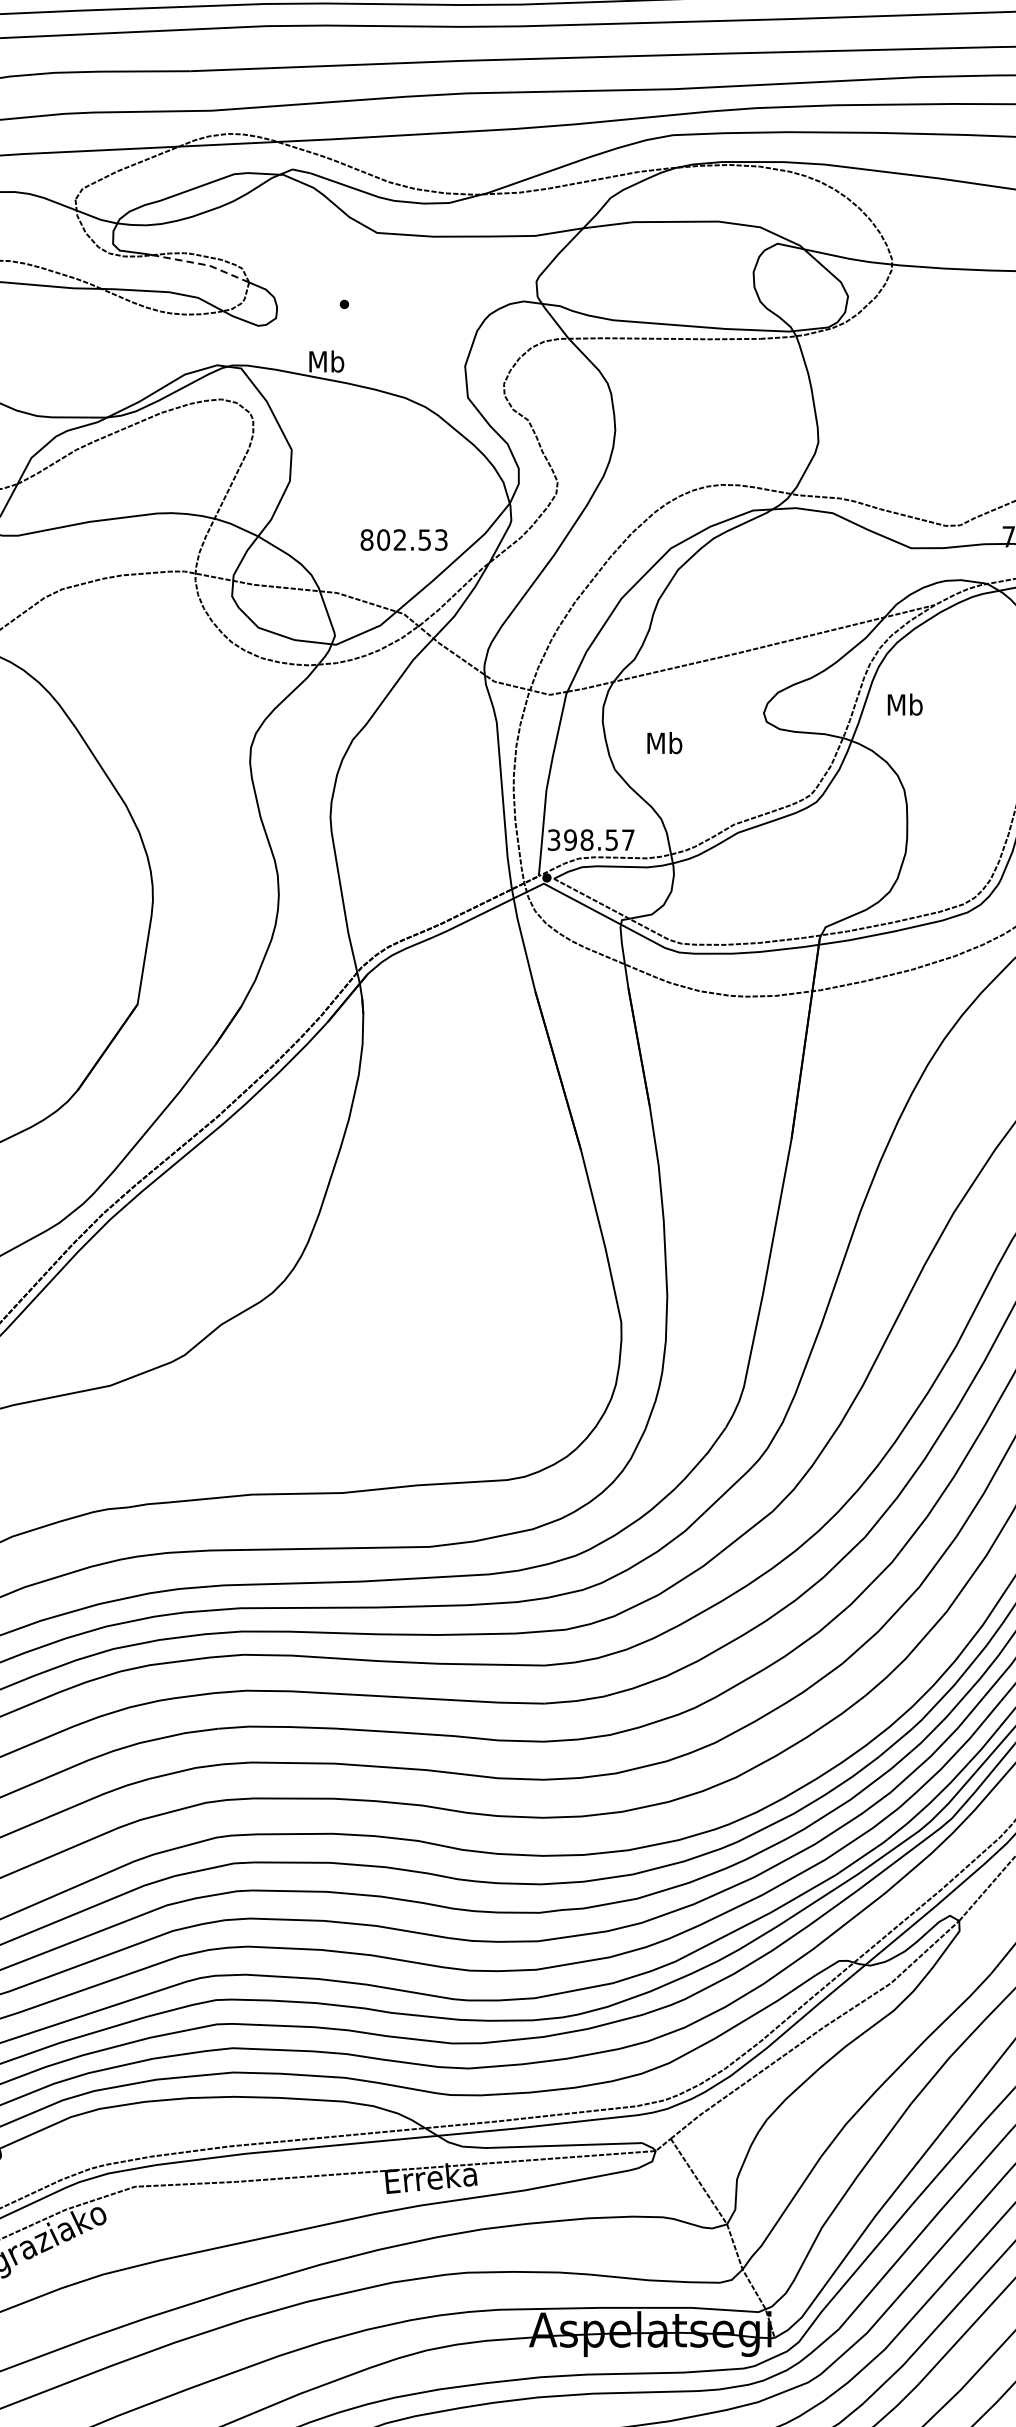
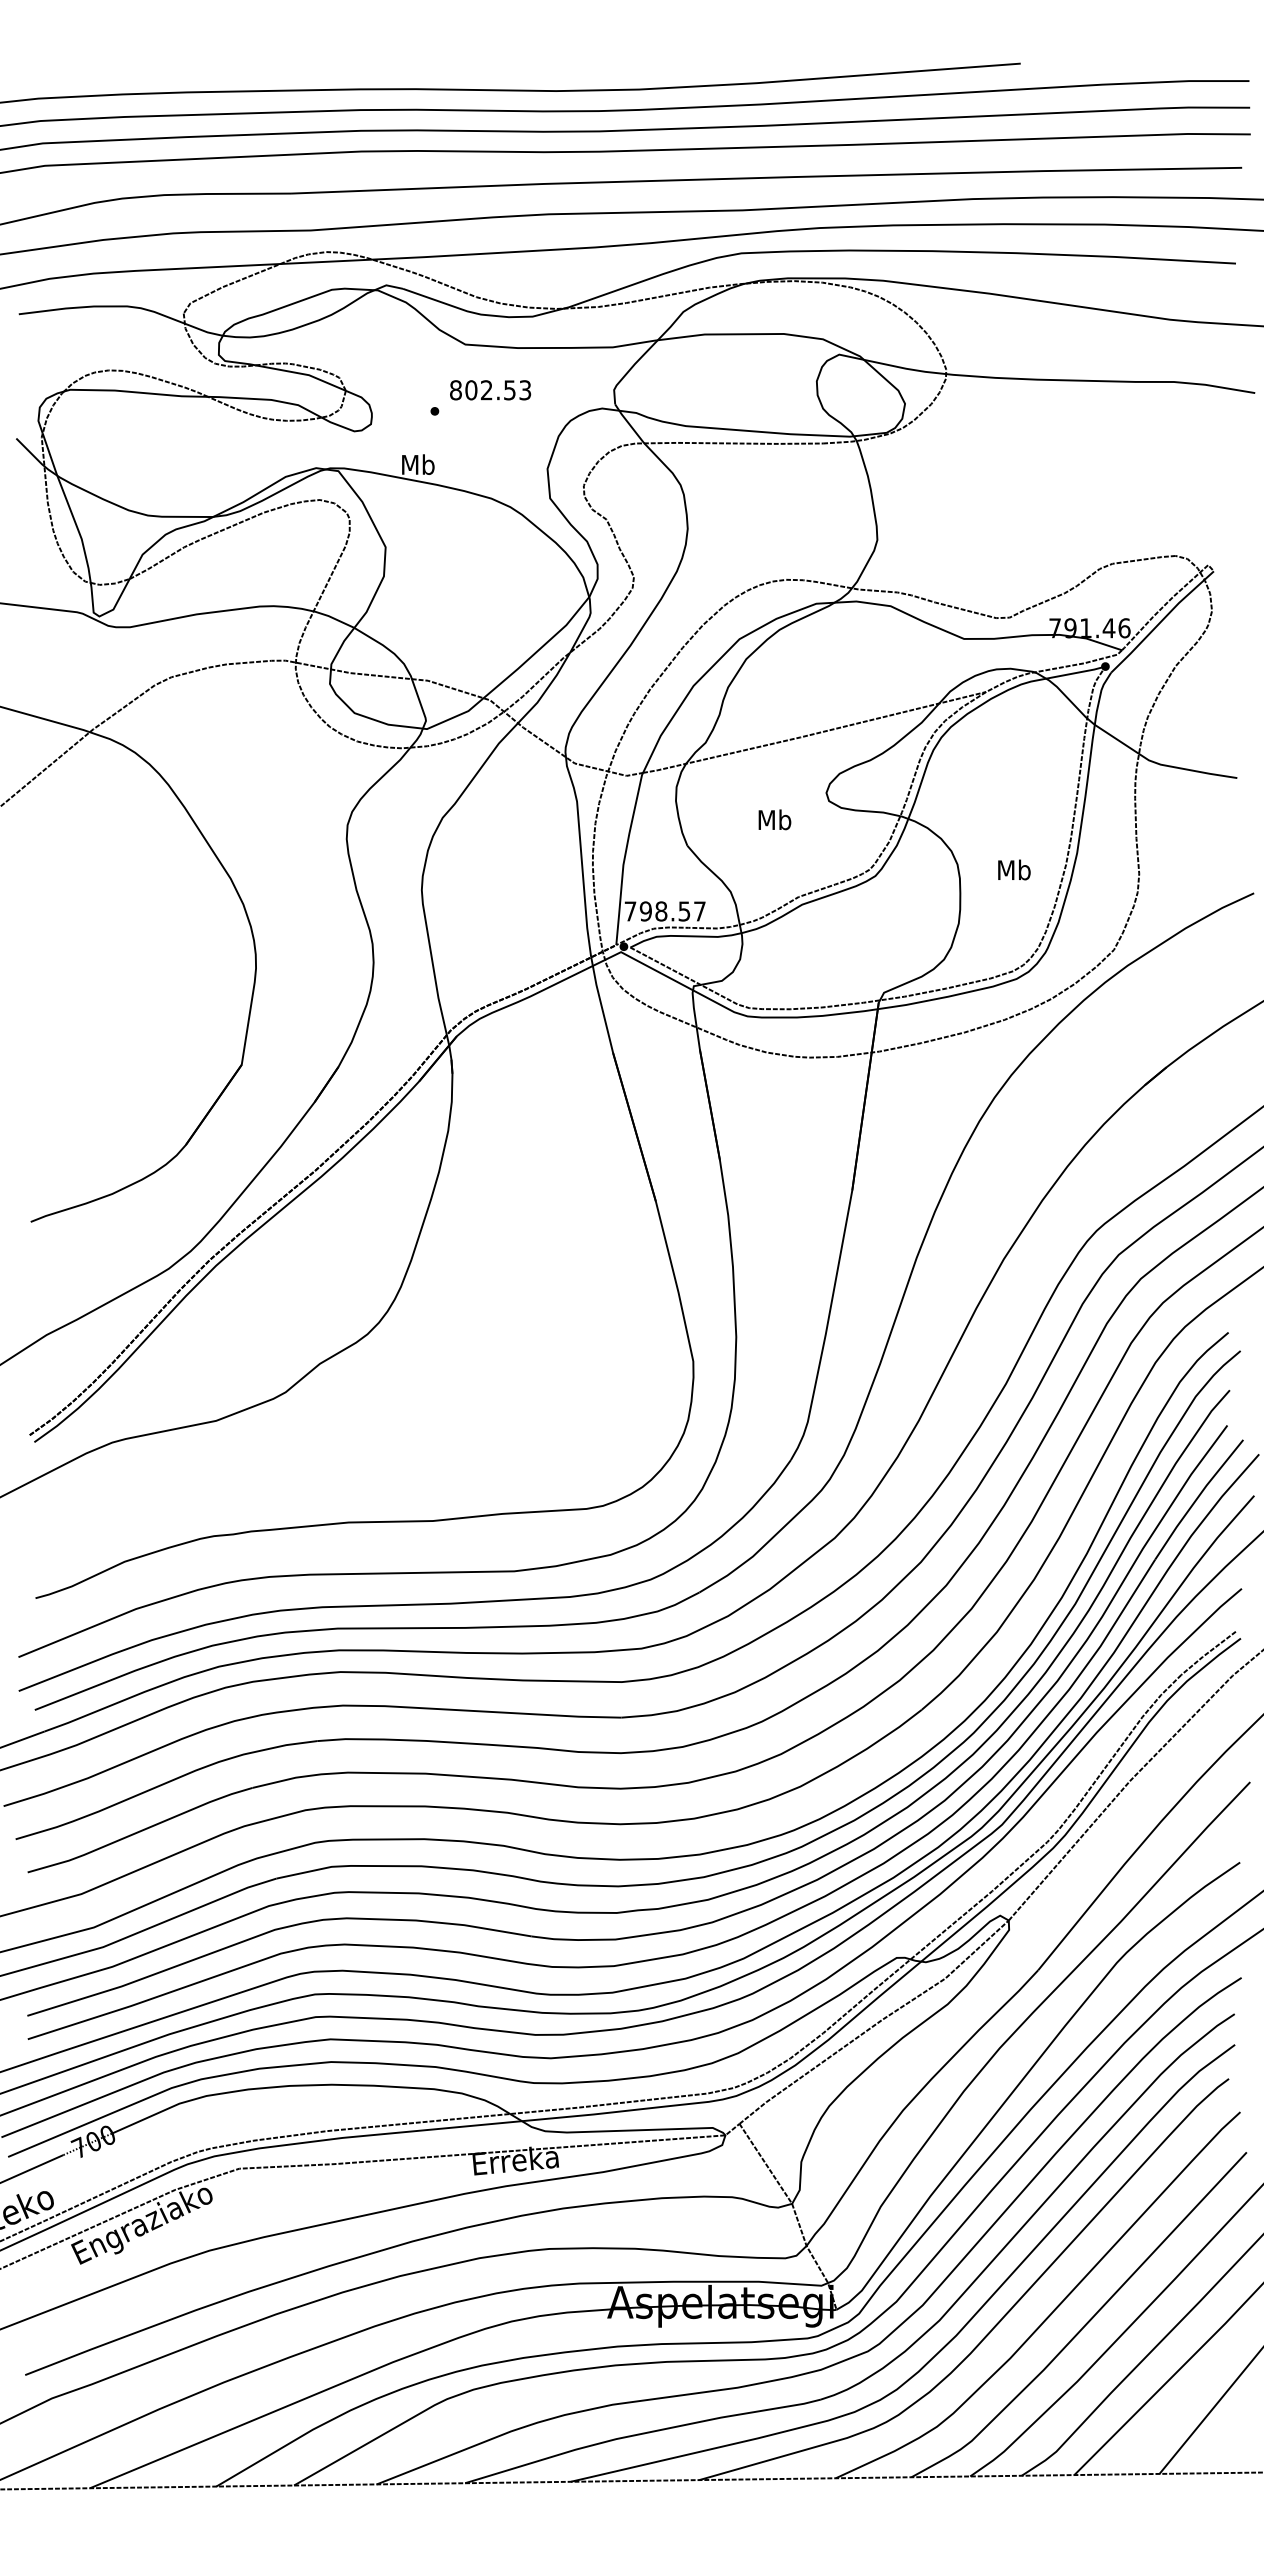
line: (202, 263) -> (302, 373), dashed -> solid
text: (404, 540) -> (490, 390), moved
text: (905, 704) -> (1014, 869), moved
text: (664, 742) -> (774, 819), moved
text: (554, 840) -> (630, 911), 398.57 -> 798.57

